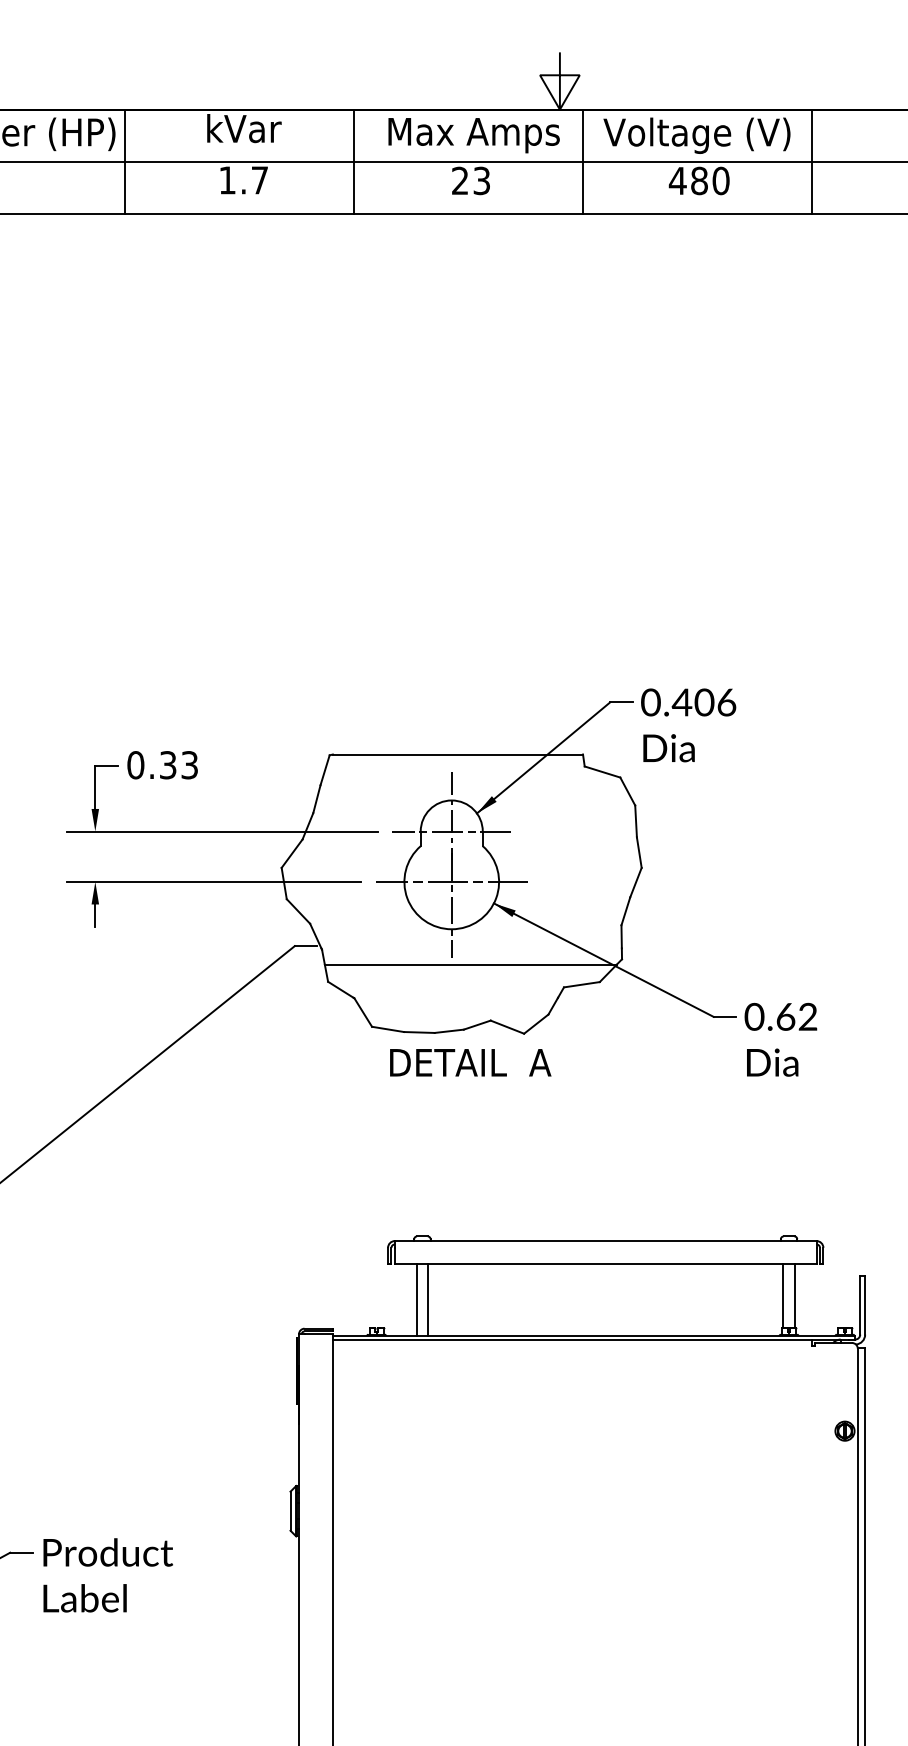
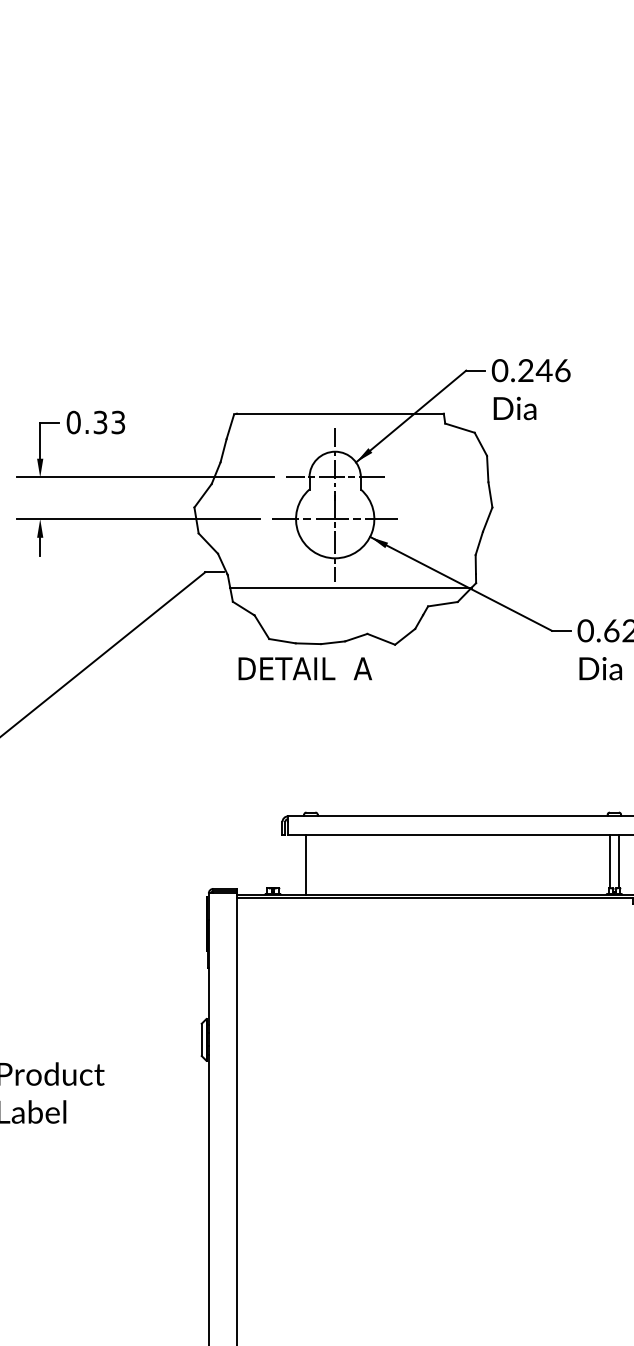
text: (692, 702) -> (534, 370), 0.406 -> 0.246
text: (470, 1062) -> (305, 668), moved
line: (428, 1299) -> (315, 864), removed

